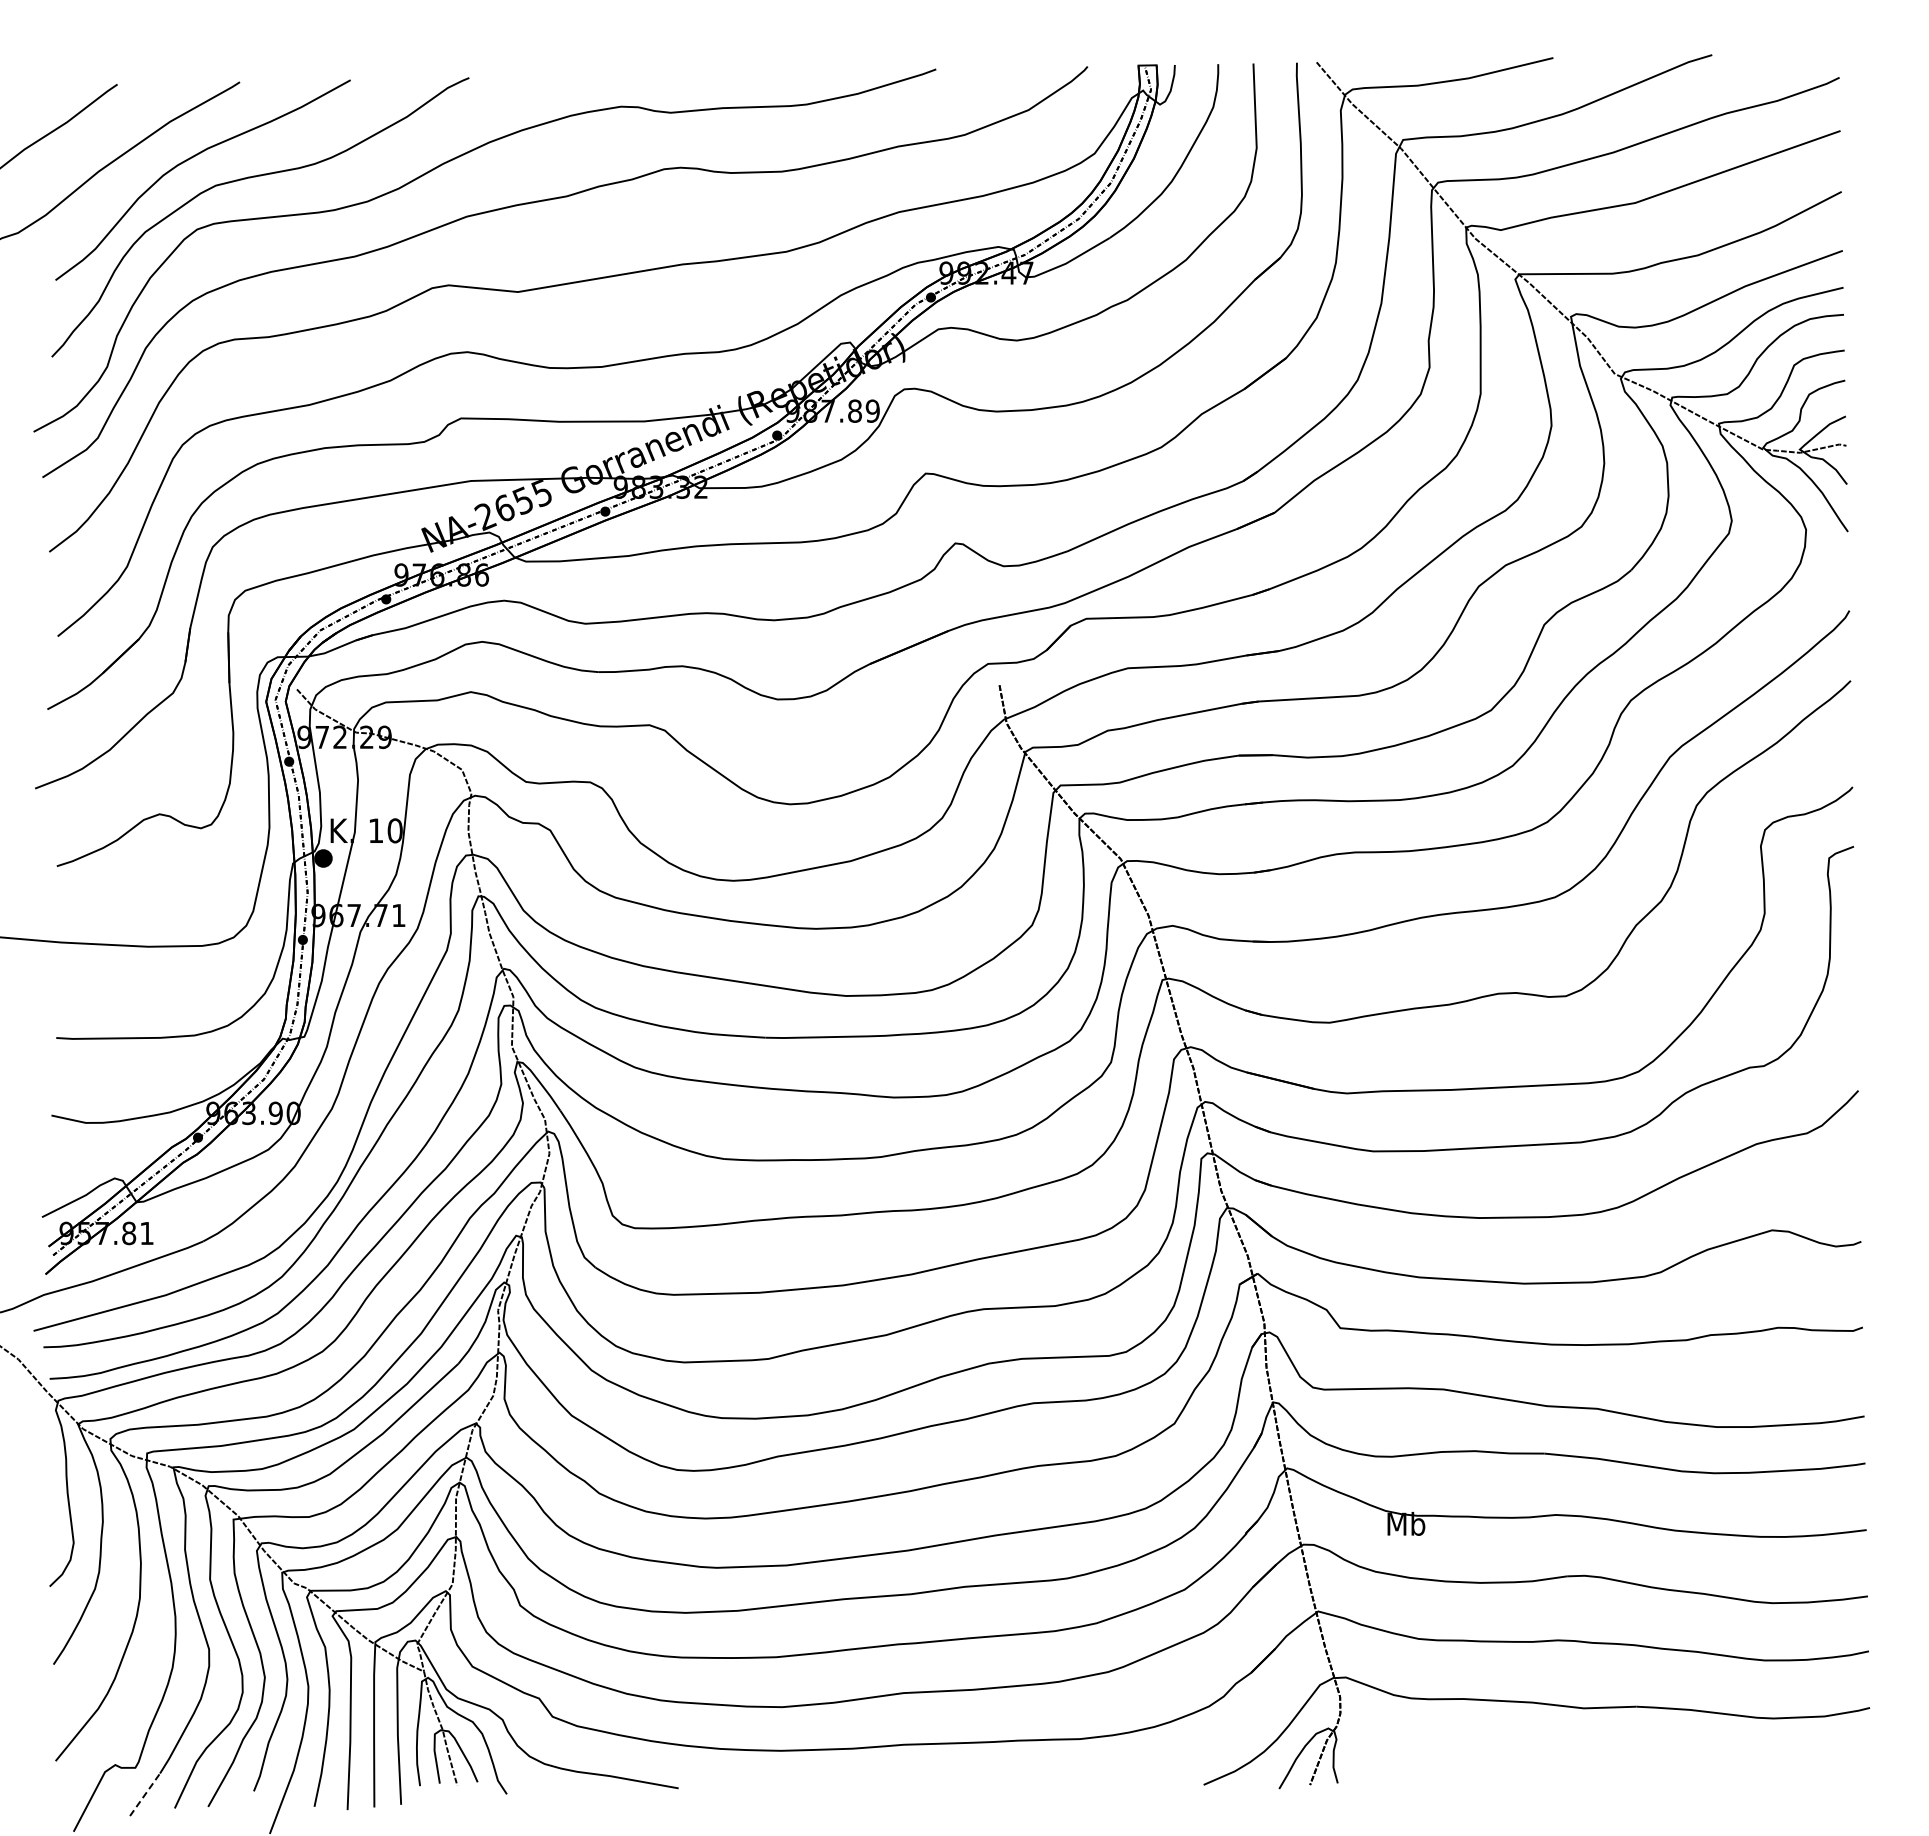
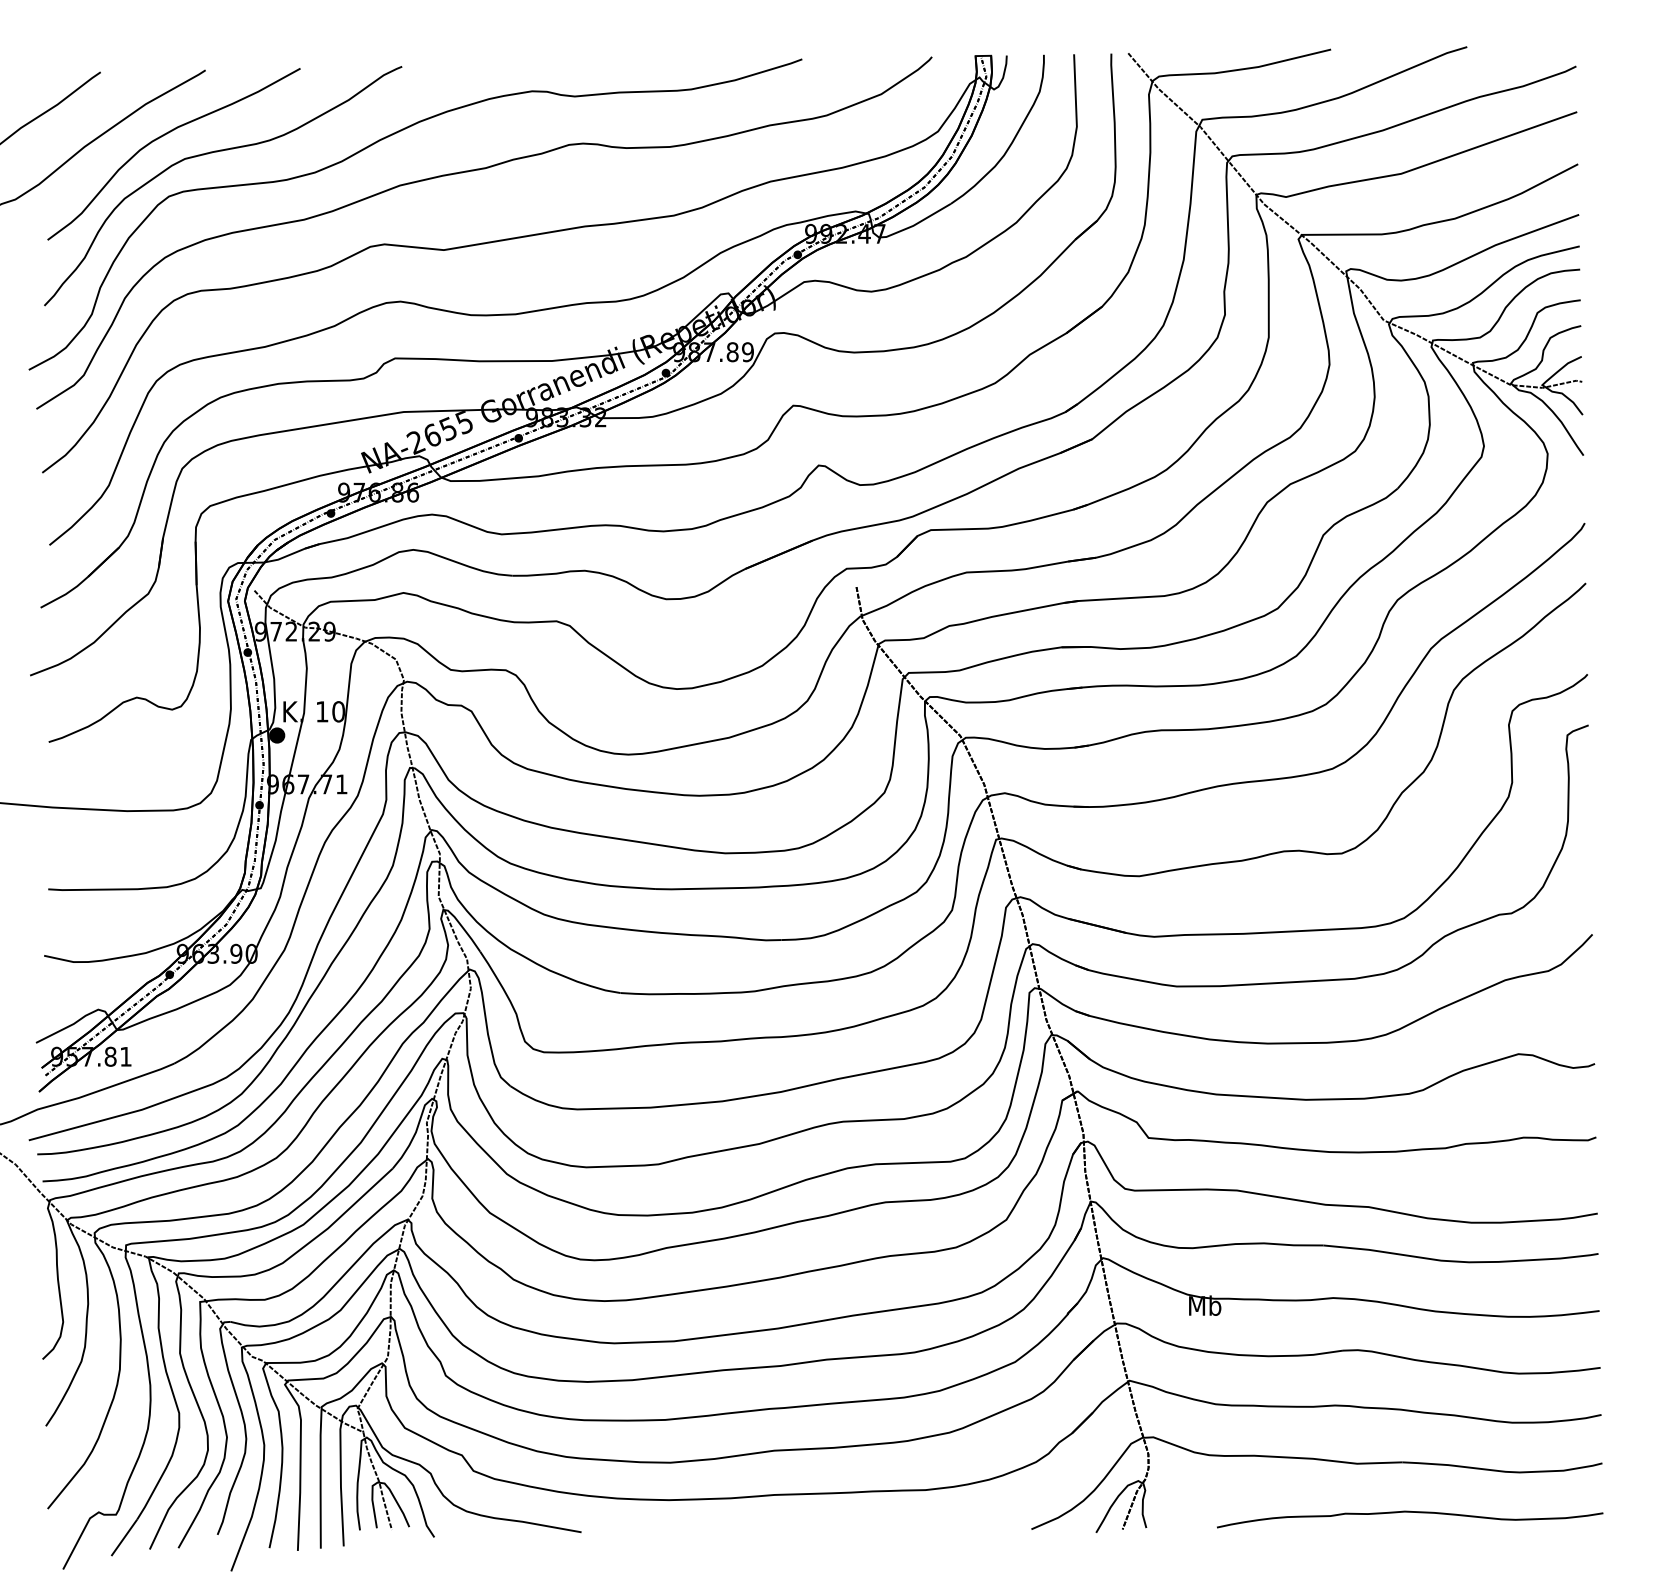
curve: (1645, 1765) -> (1410, 1512), added
line: (145, 1794) -> (124, 1537), dashed -> solid

